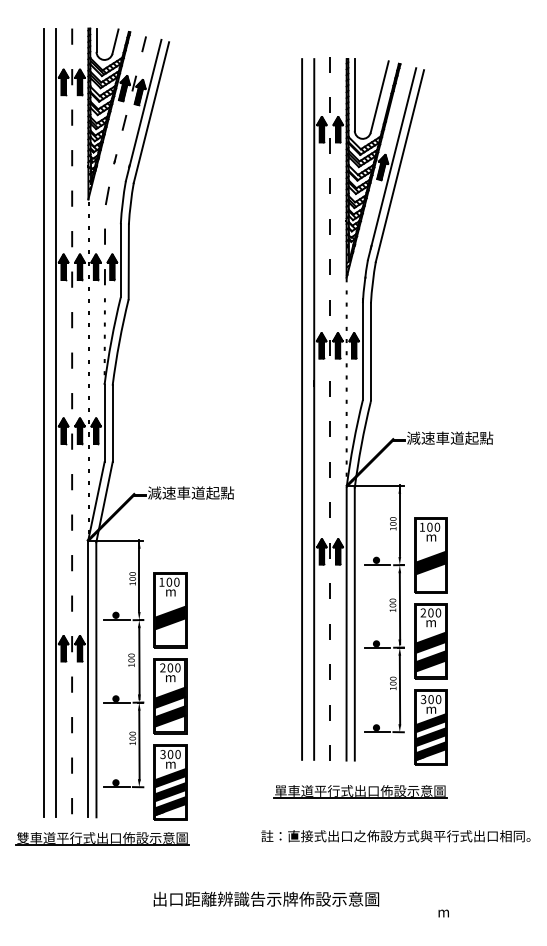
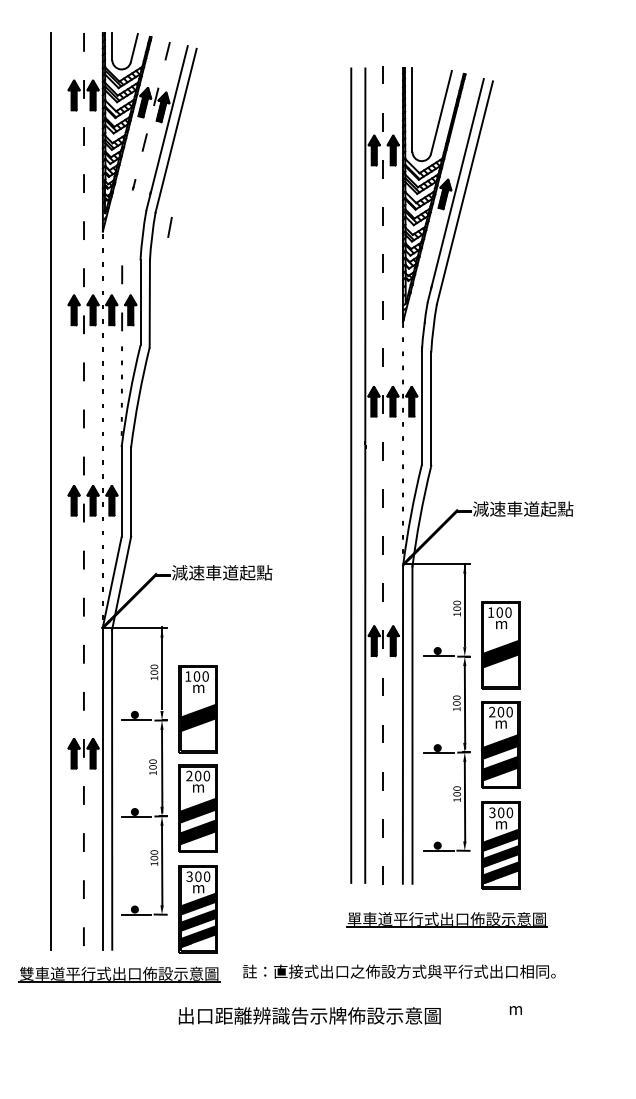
line: (107, 195) -> (169, 227), moved
line: (56, 422) -> (65, 490), removed
part: (359, 791) -> (446, 919), moved
text: (395, 836) -> (398, 971), moved
text: (266, 898) -> (309, 1015), moved
text: (443, 913) -> (515, 1010), moved

